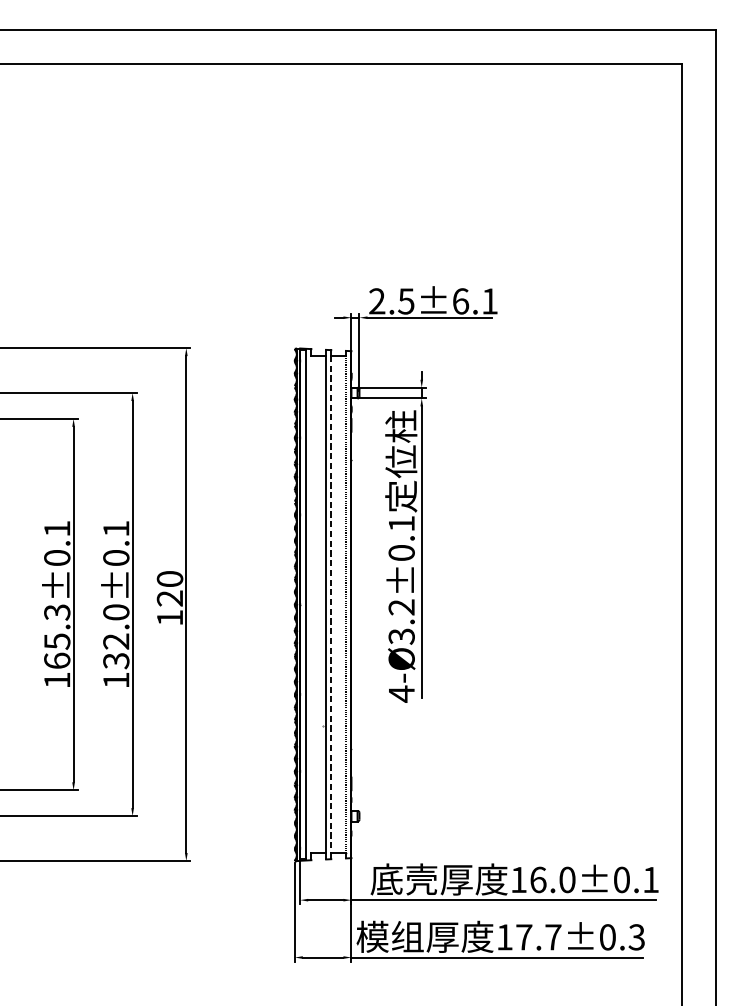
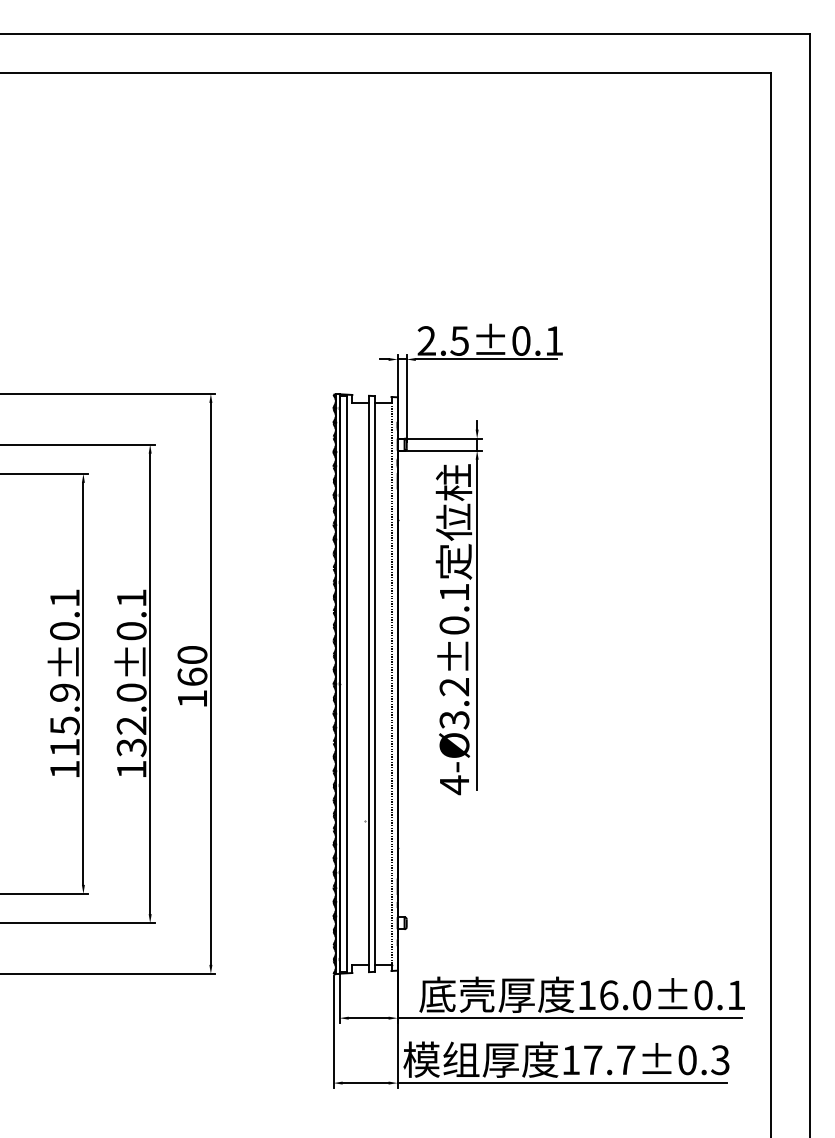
text: (460, 300) -> (521, 340), 2.5±6.1 -> 2.5±0.1
text: (170, 598) -> (192, 676), 120 -> 160
line: (330, 605) -> (374, 684), dashed -> solid
text: (56, 636) -> (64, 719), 165.3±0.1 -> 115.9±0.1

